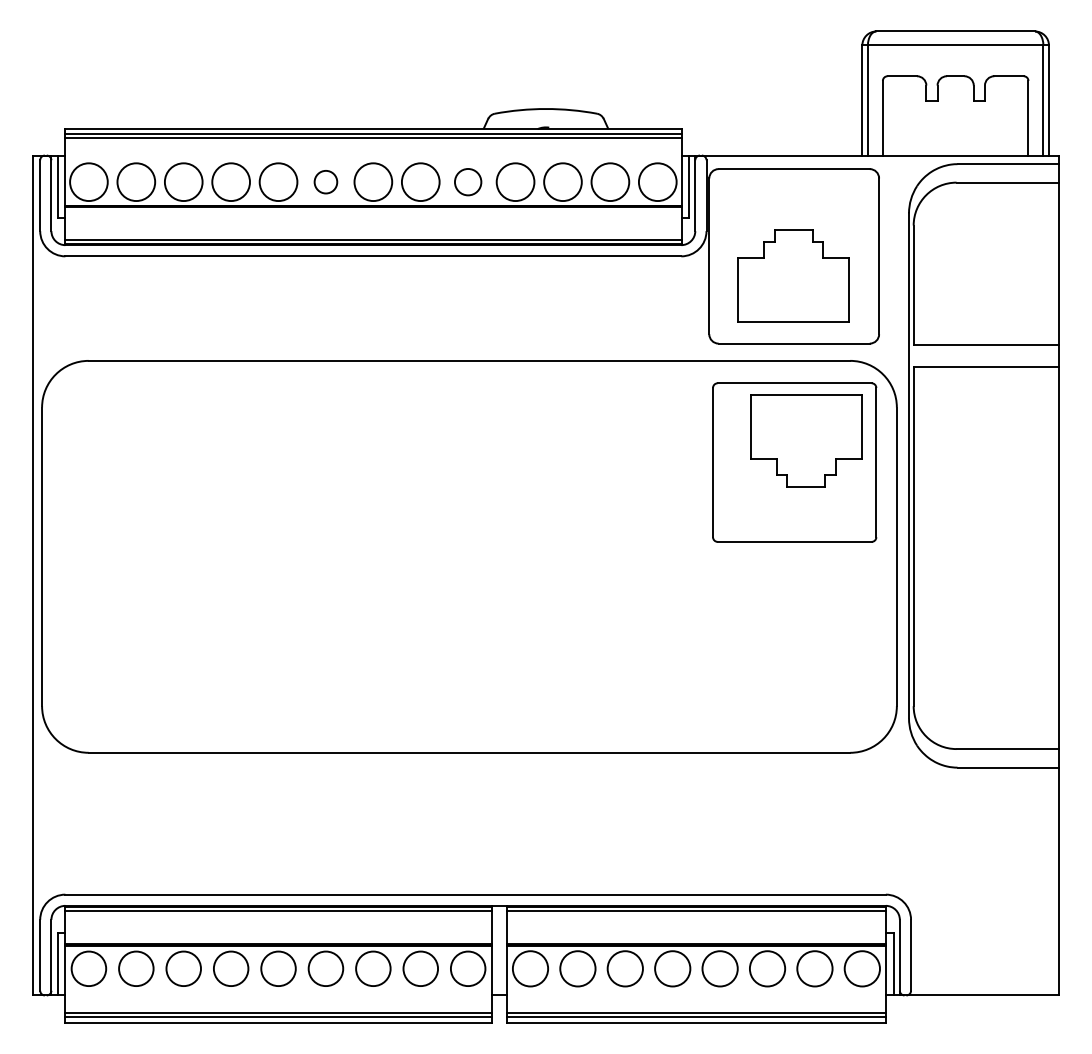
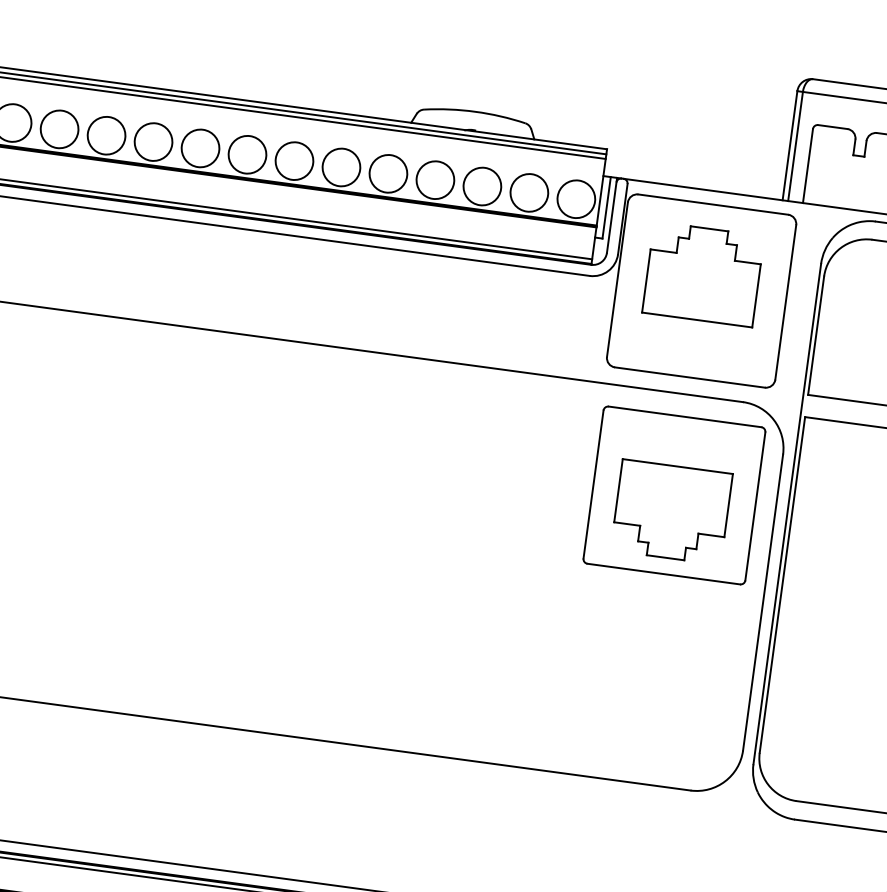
circle: (325, 182) -> (247, 155), size x1.67
circle: (468, 182) -> (388, 174), size x1.43
part: (793, 275) -> (703, 274), moved
part: (806, 440) -> (672, 511), moved

